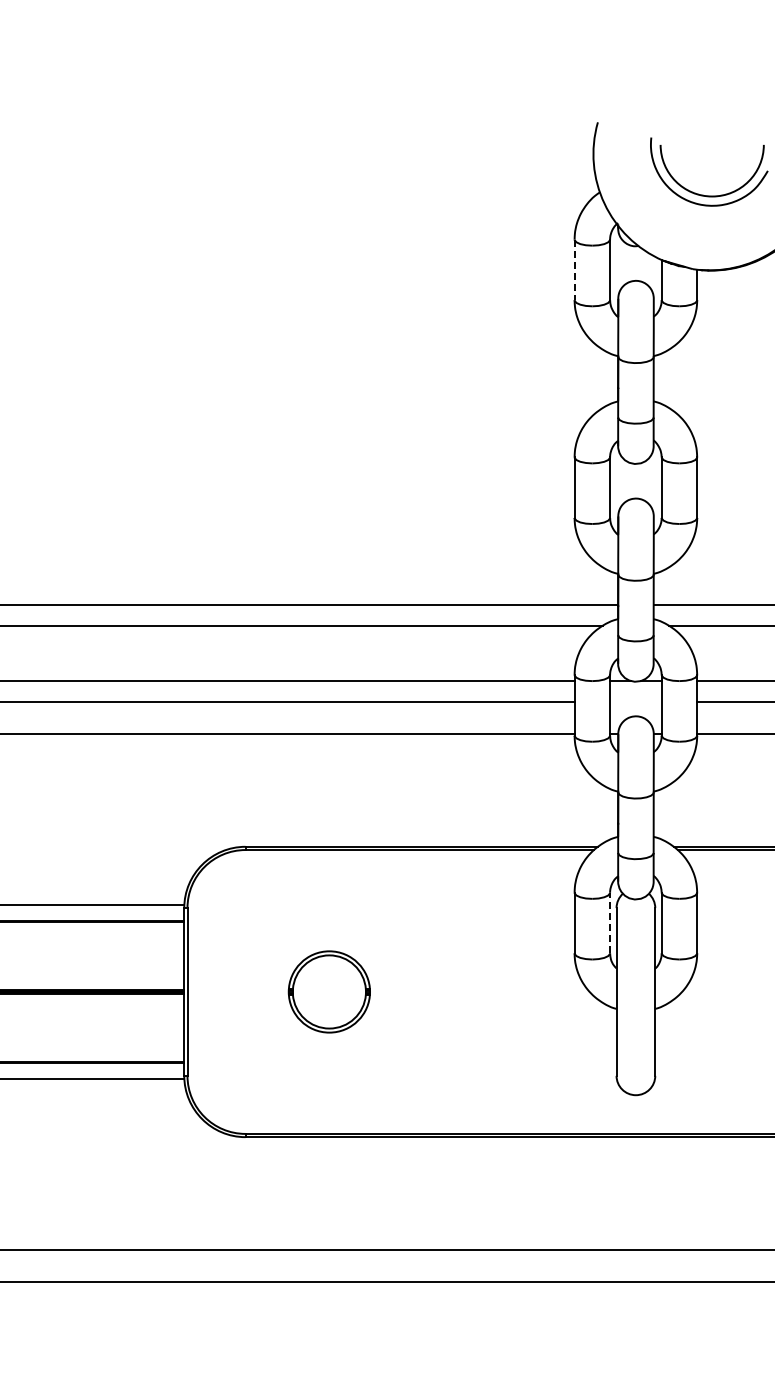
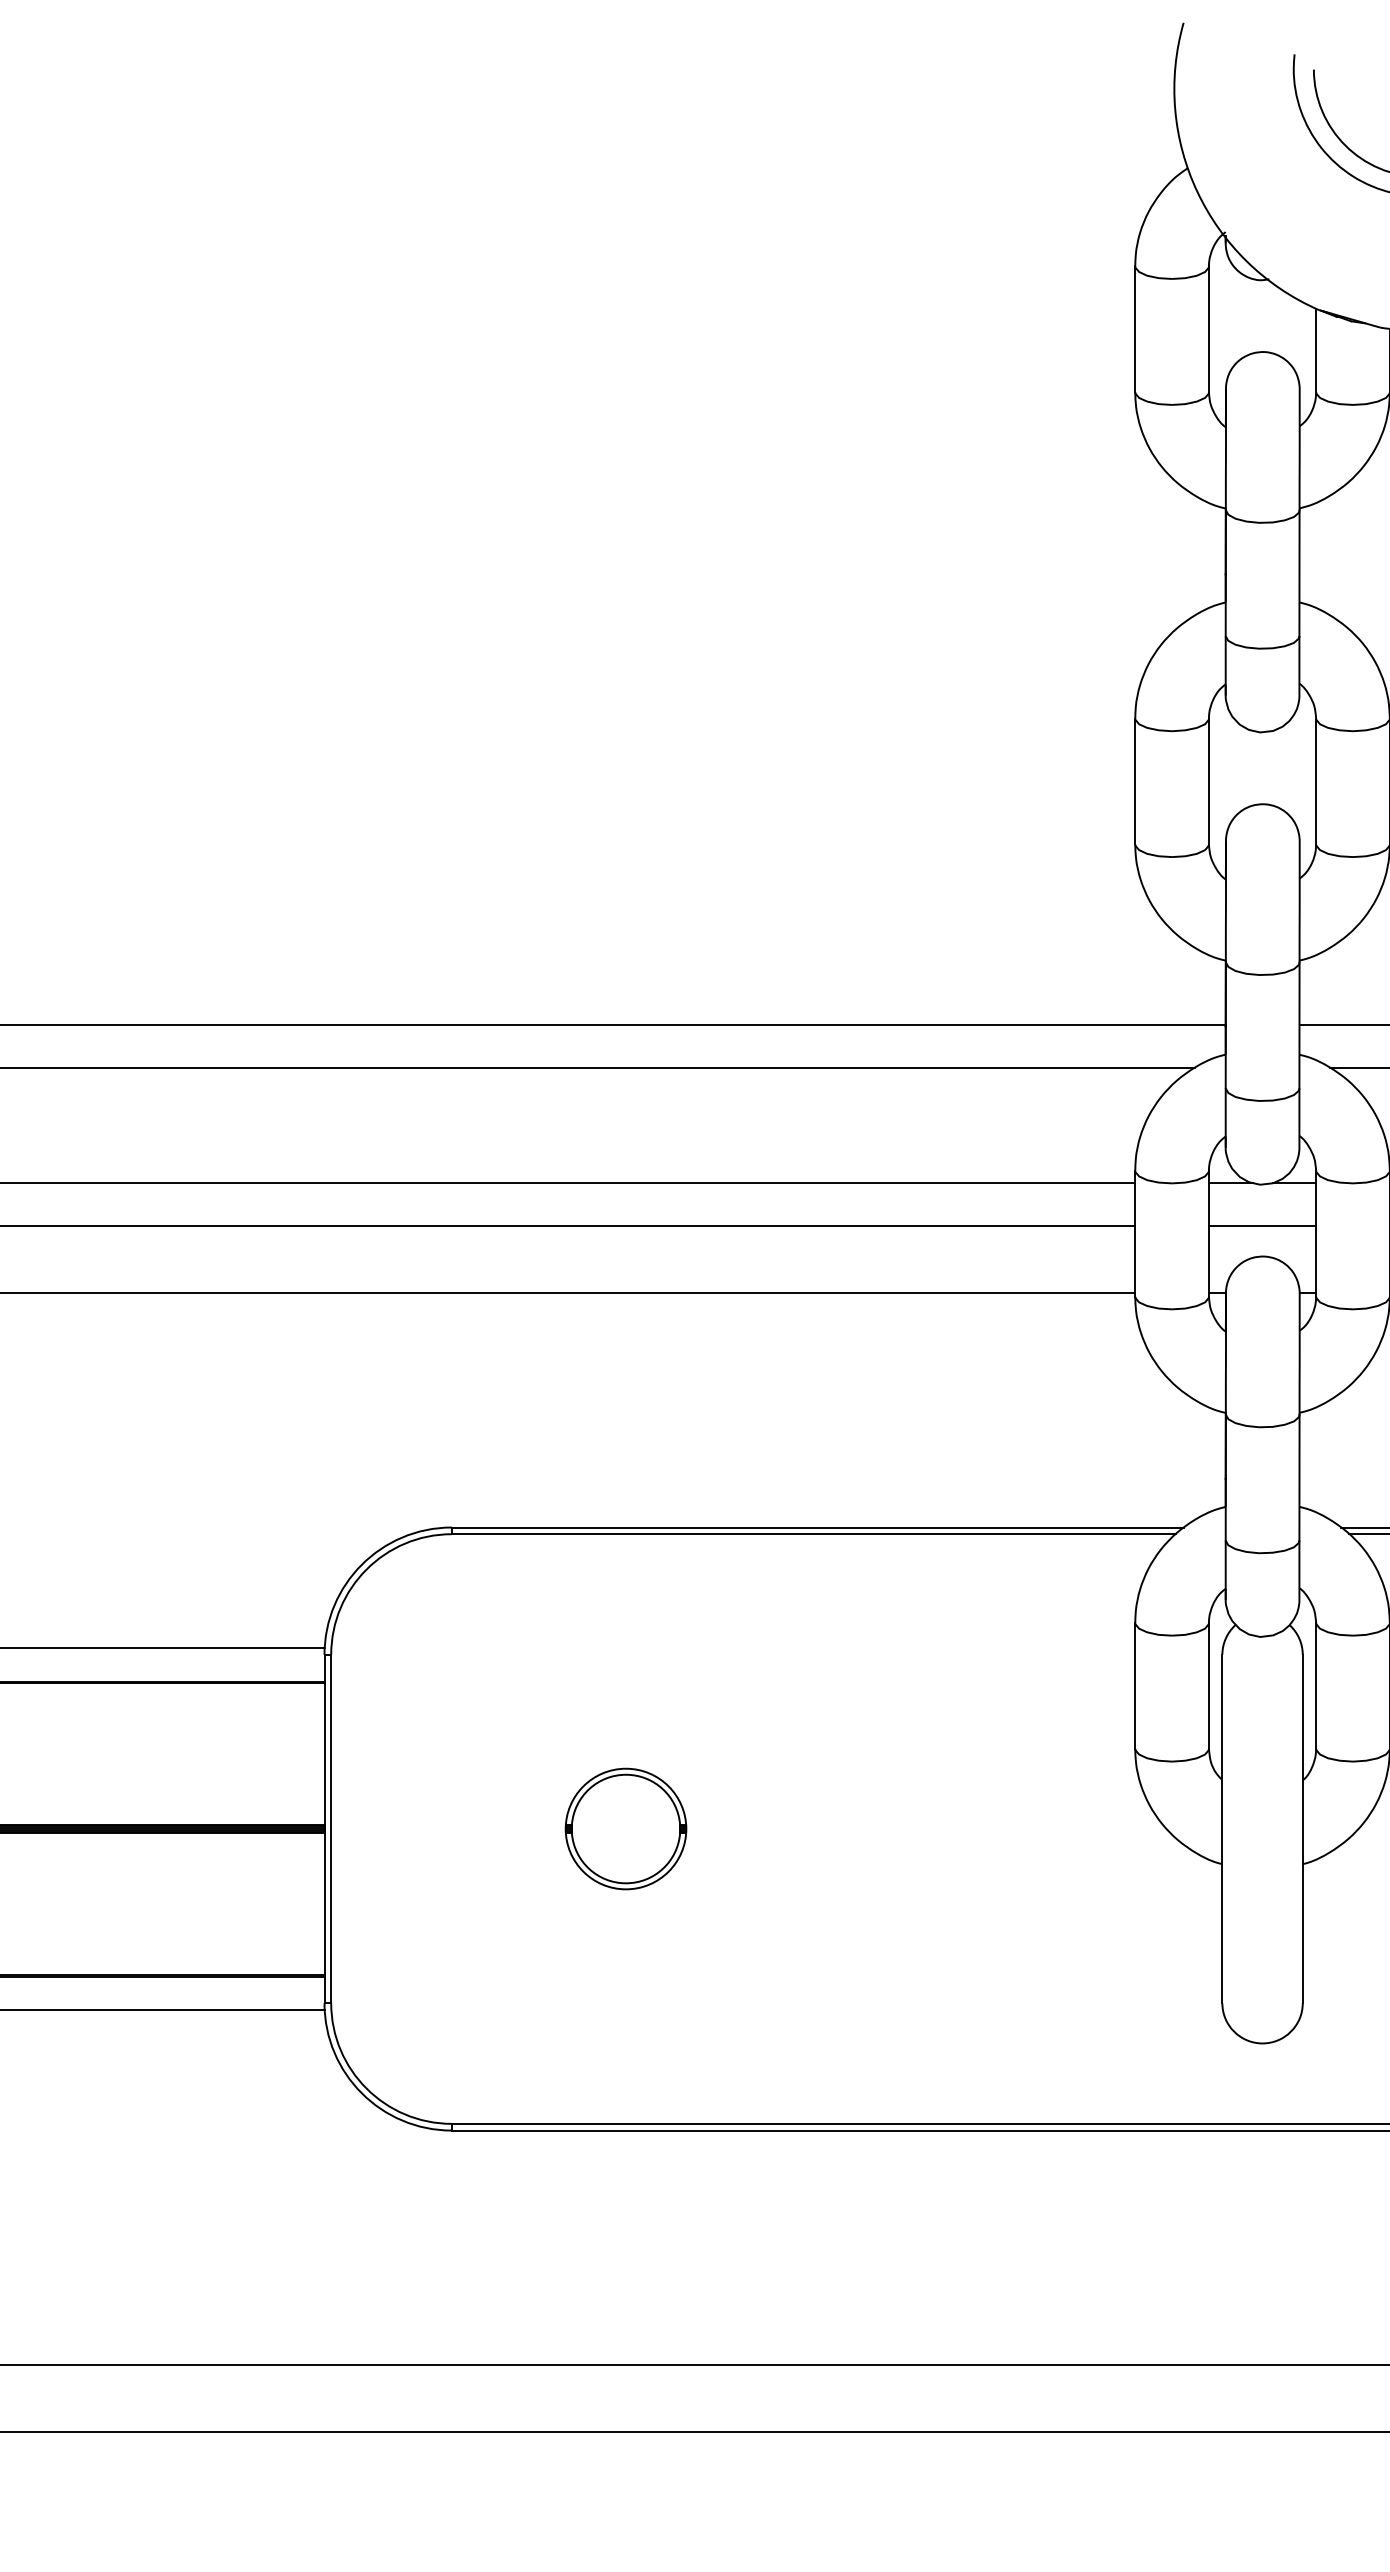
line: (574, 270) -> (1135, 330), dashed -> solid
line: (635, 701) -> (1261, 1225), added
line: (610, 922) -> (1209, 1684), dashed -> solid
part: (329, 991) -> (626, 1828), size x0.71

